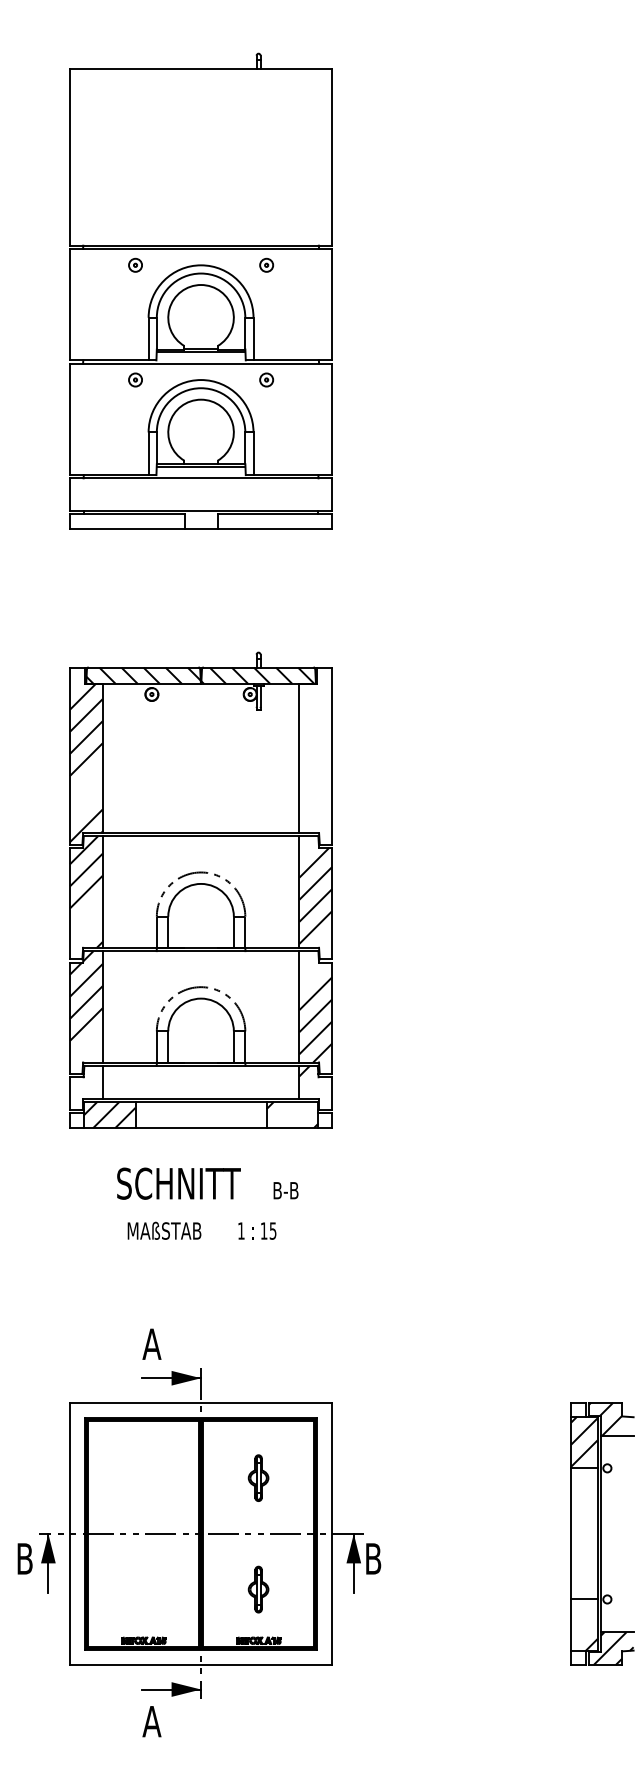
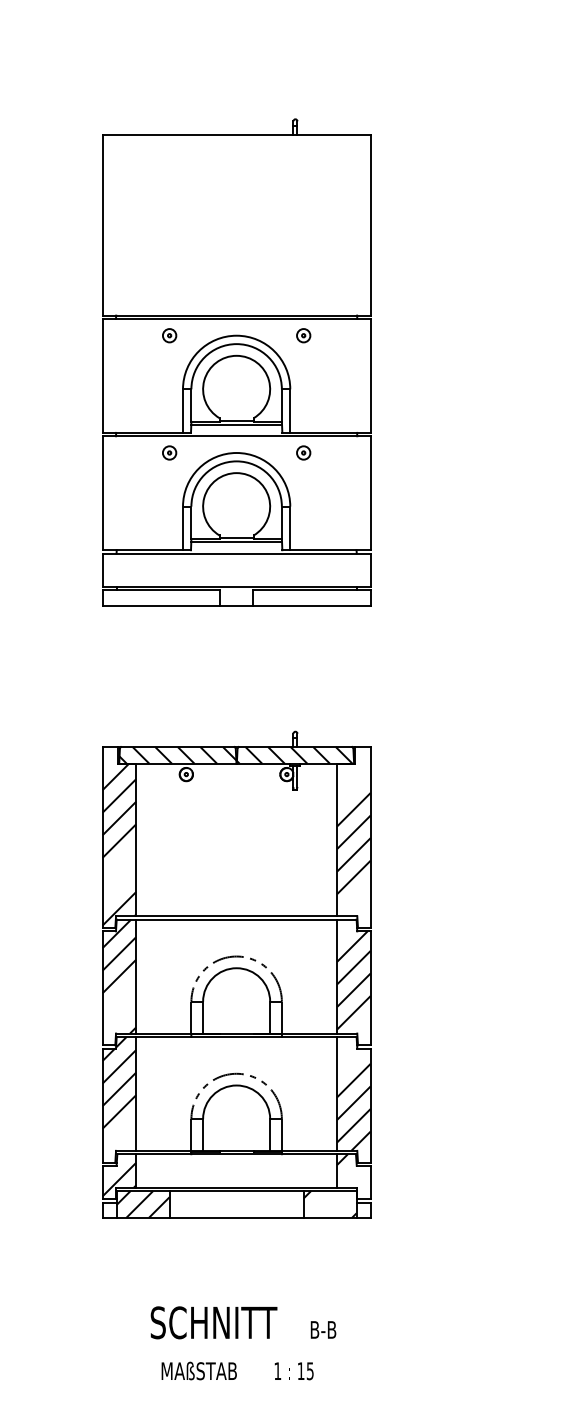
hatch: (315, 761) -> (353, 843), added
hatch: (86, 1090) -> (119, 1179), added
text: (207, 1203) -> (243, 1343), moved

